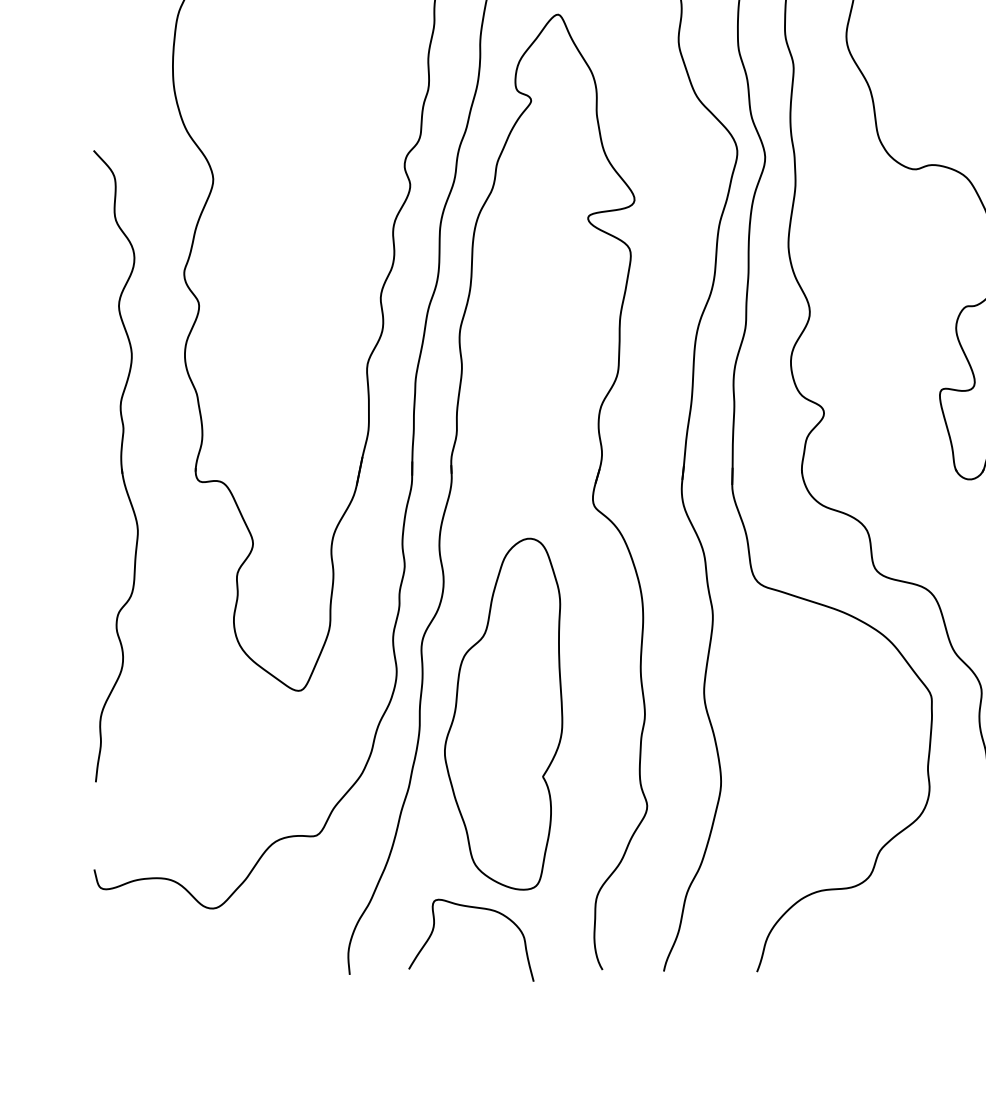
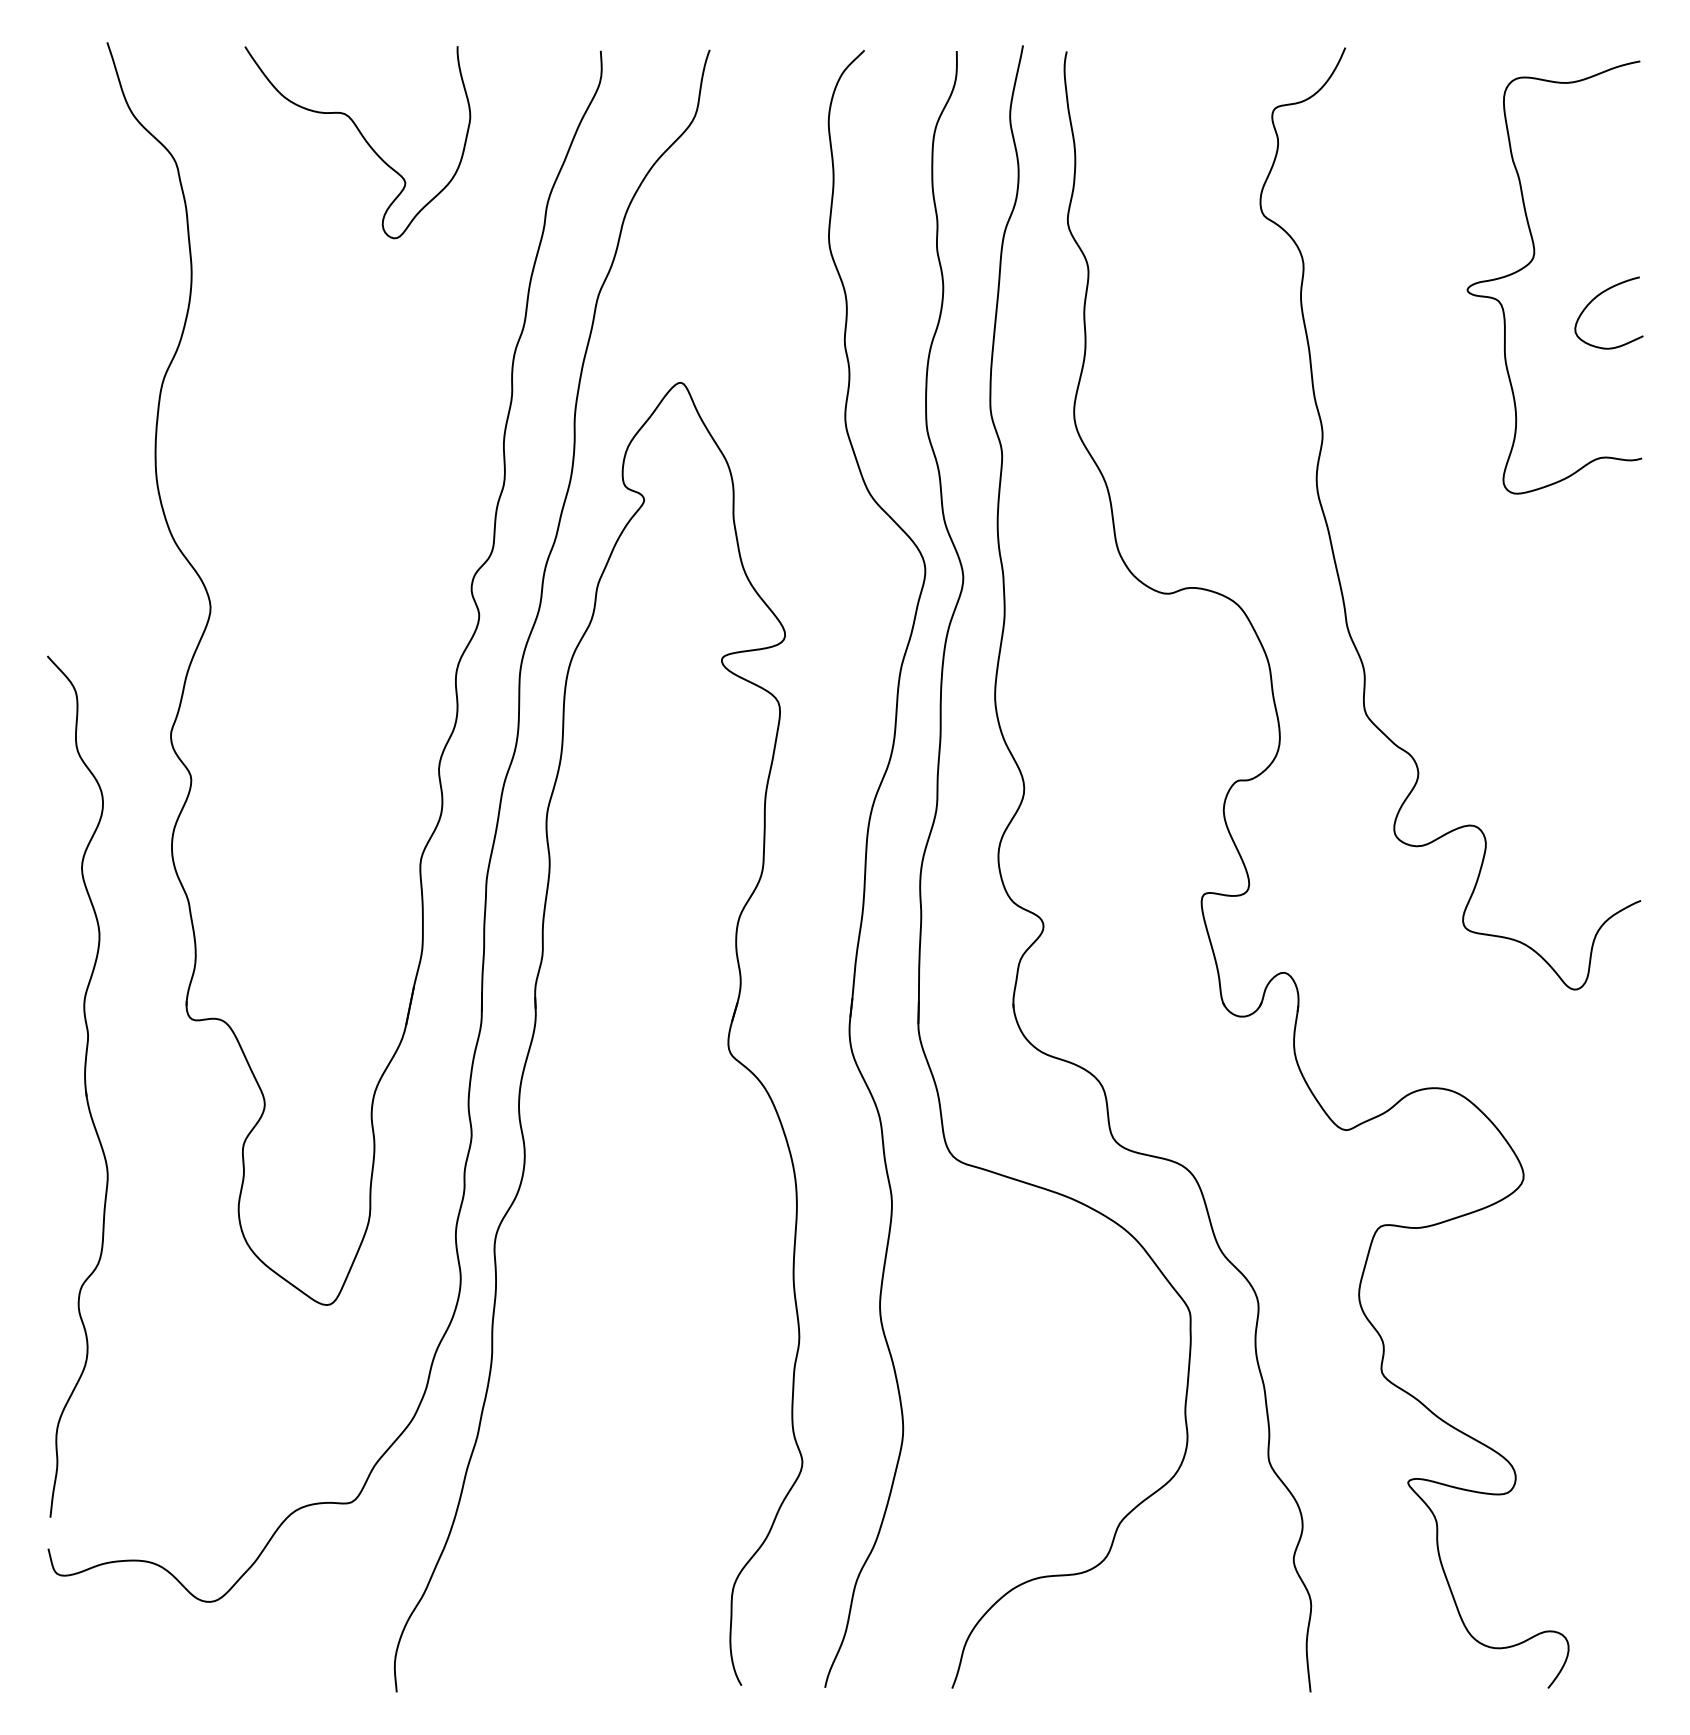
part: (120, 466) -> (84, 1086), moved
part: (503, 713) -> (606, 1336), removed
curve: (474, 908) -> (566, 1601), removed

